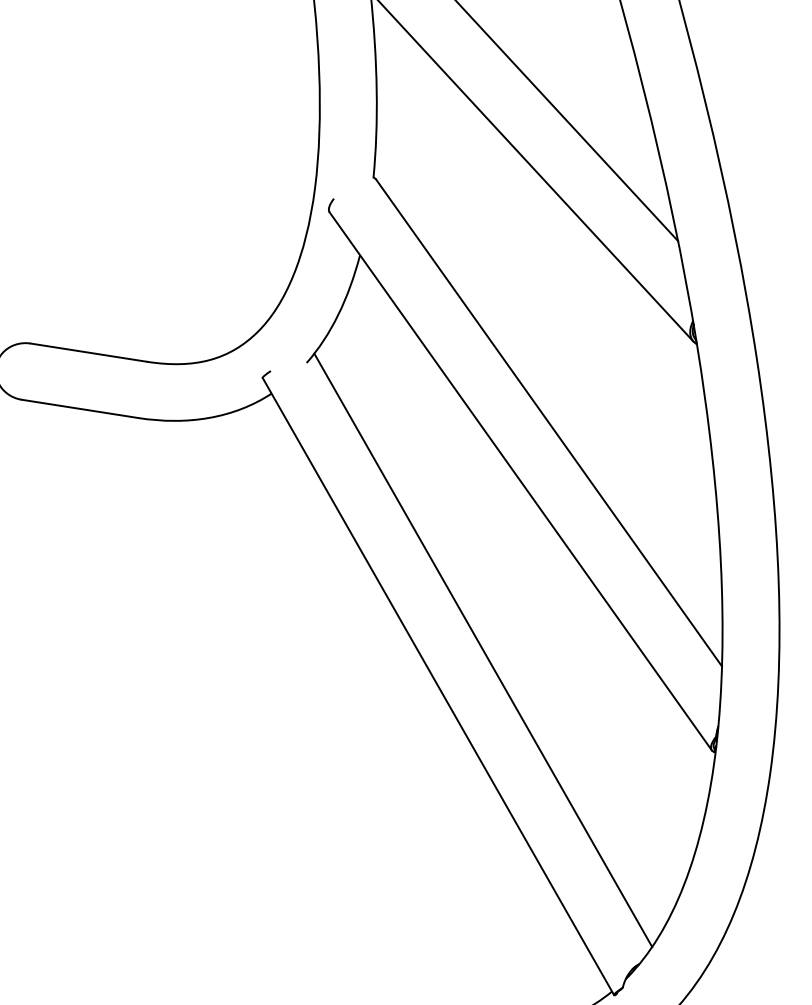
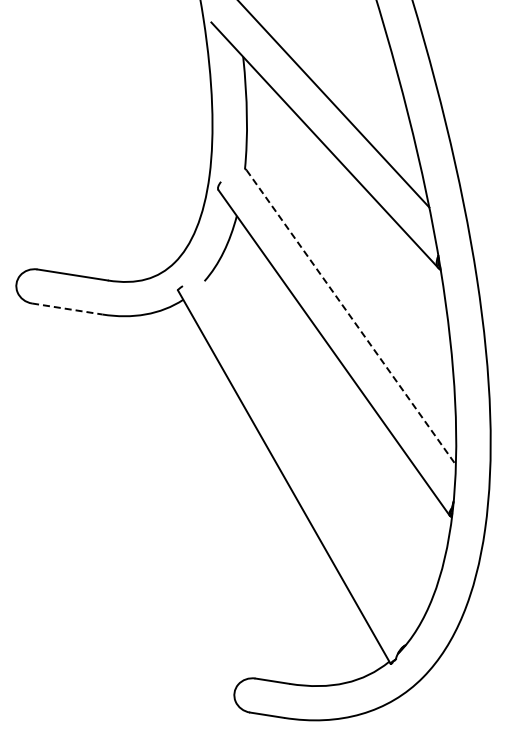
line: (80, 409) -> (67, 309), solid -> dashed
line: (549, 422) -> (351, 317), solid -> dashed
line: (483, 649) -> (311, 454), removed

